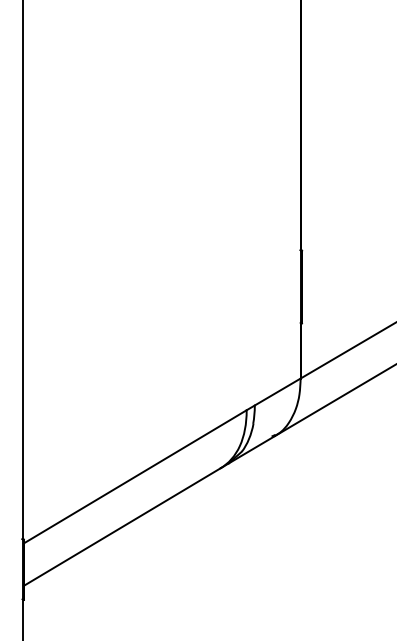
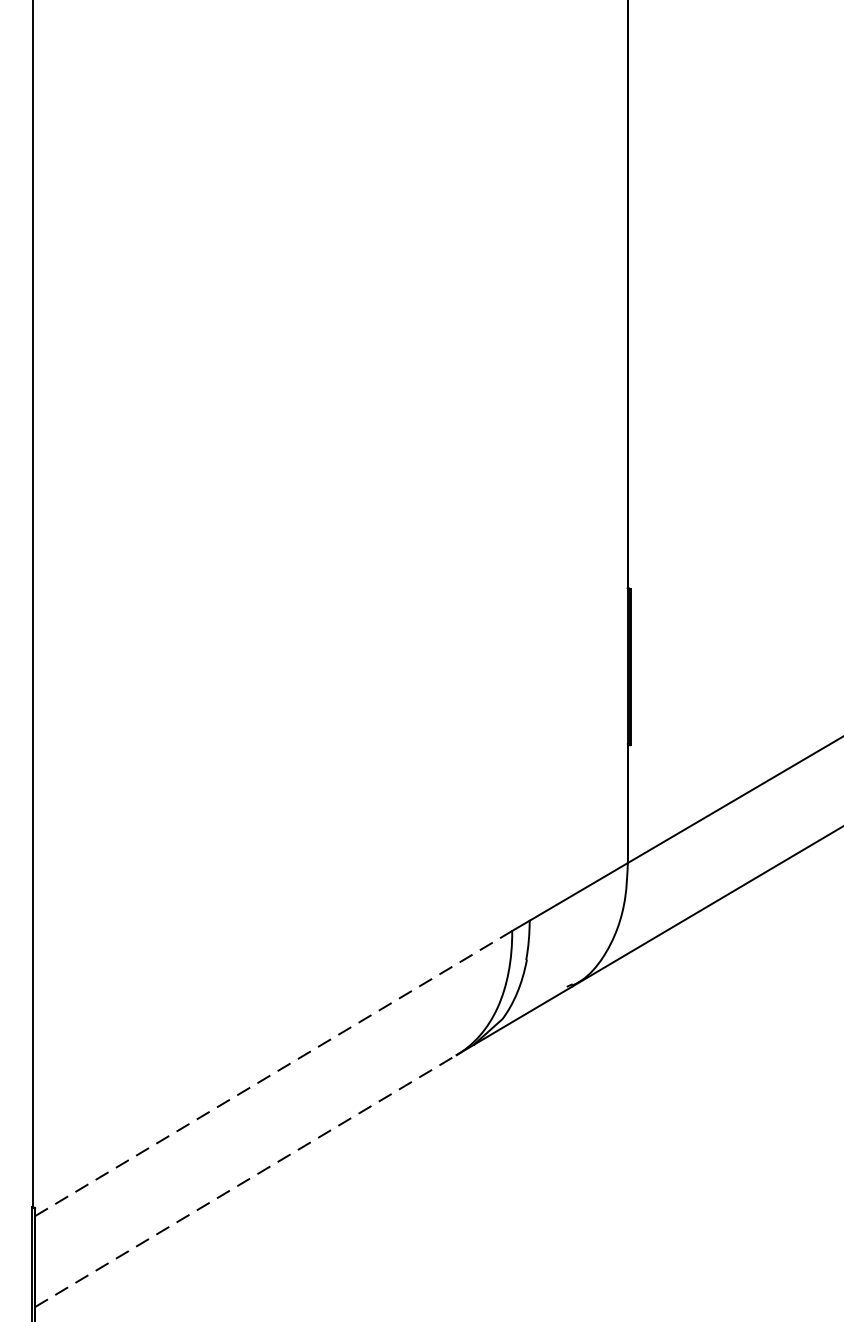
line: (135, 476) -> (274, 1072), solid -> dashed
line: (122, 527) -> (246, 1182), solid -> dashed

